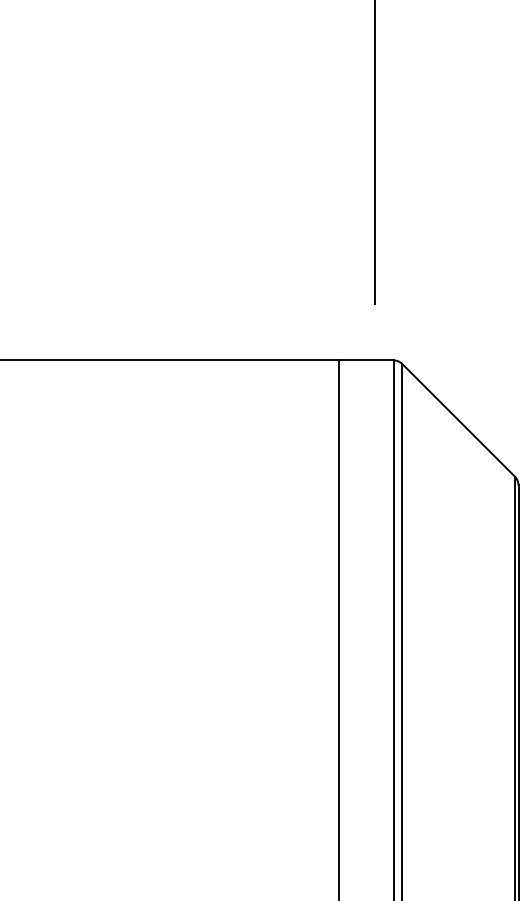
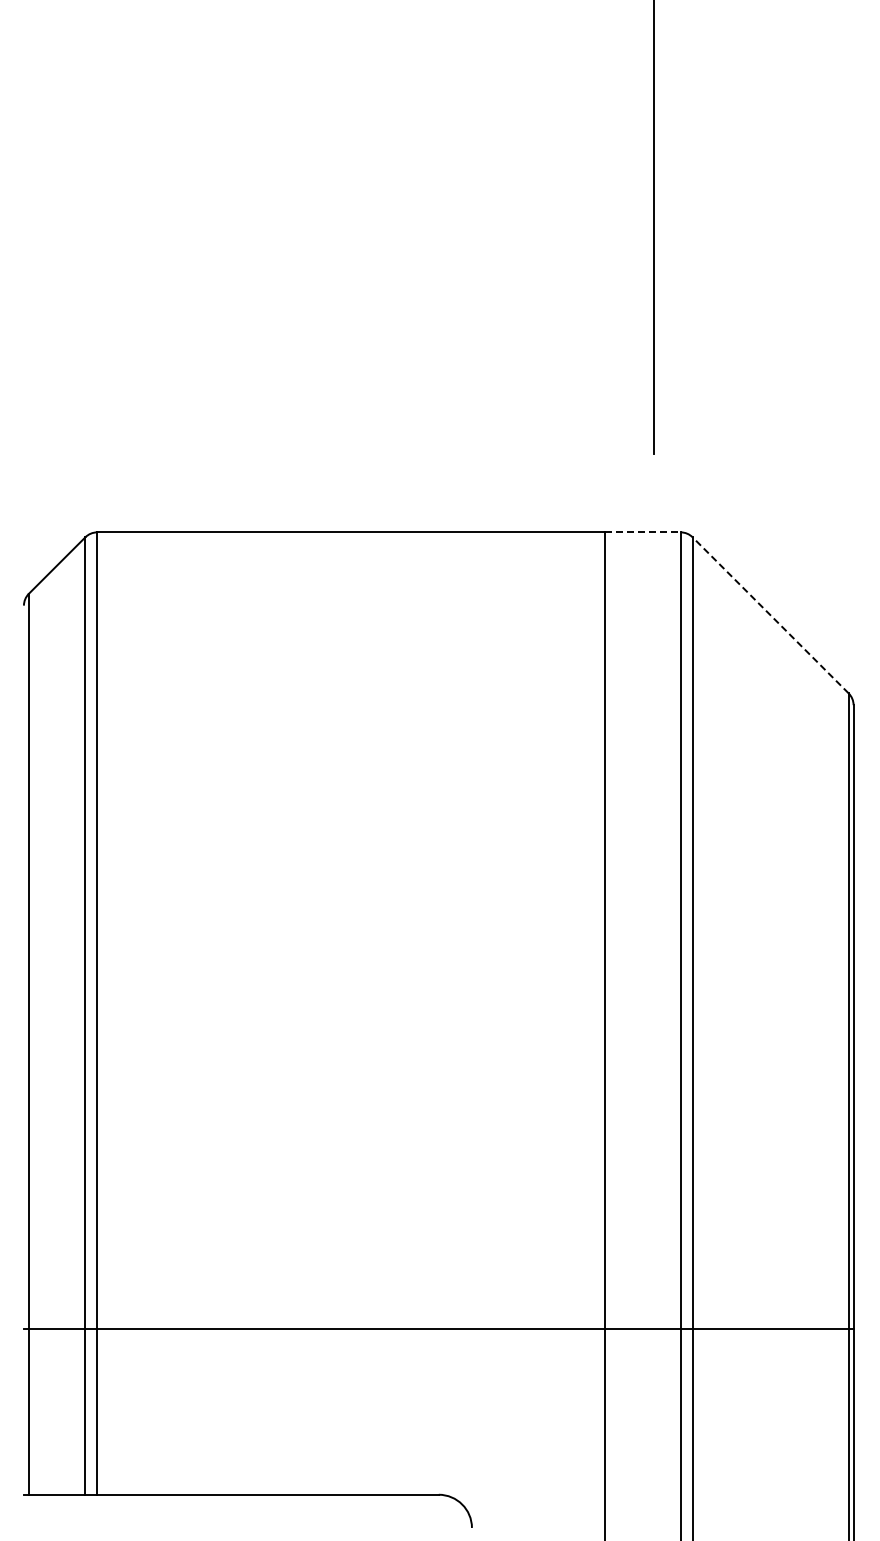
line: (366, 360) -> (643, 532), solid -> dashed
line: (458, 419) -> (770, 614), solid -> dashed

